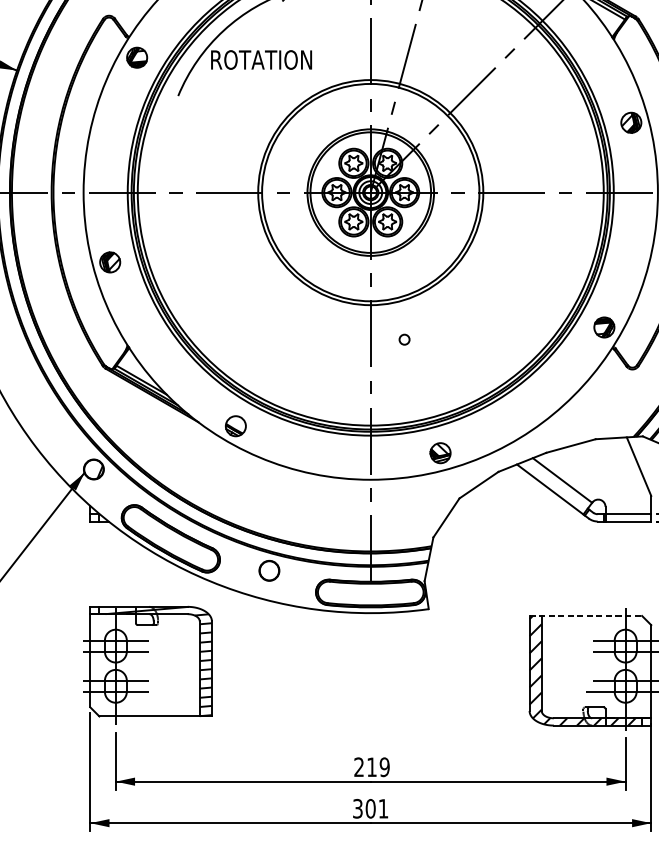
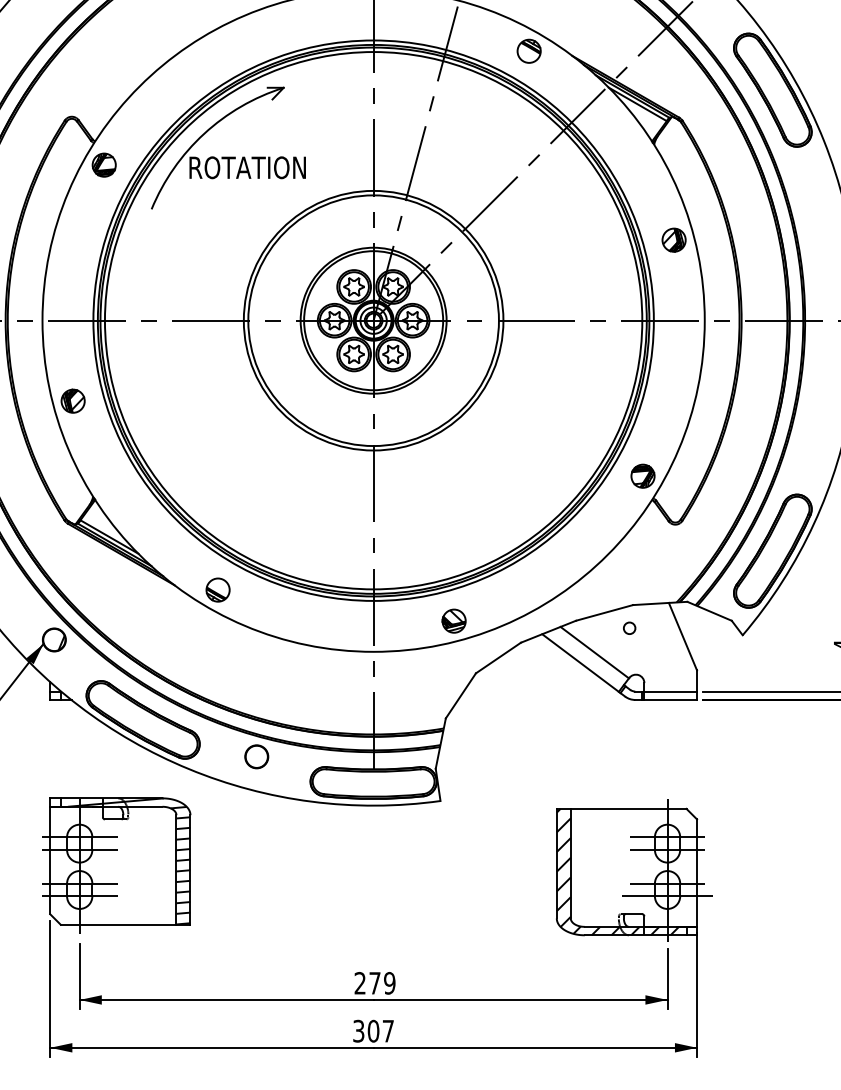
circle: (404, 339) -> (629, 627), moved
line: (585, 615) -> (621, 808), dashed -> solid
text: (371, 767) -> (374, 983), 219 -> 279
text: (383, 809) -> (388, 1031), 301 -> 307

